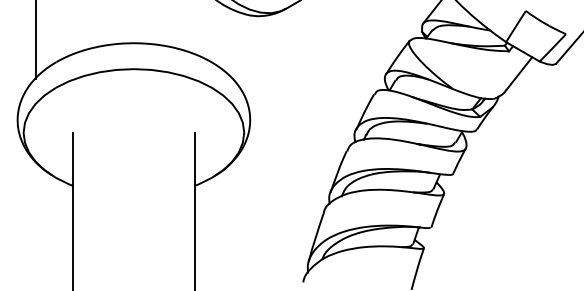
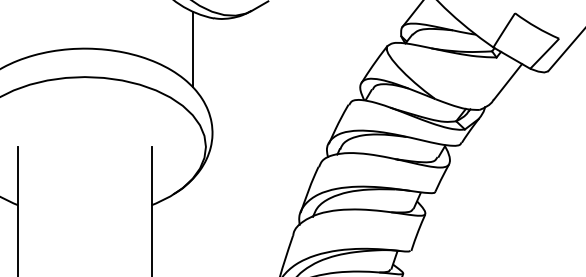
line: (232, 43) -> (193, 48), added

